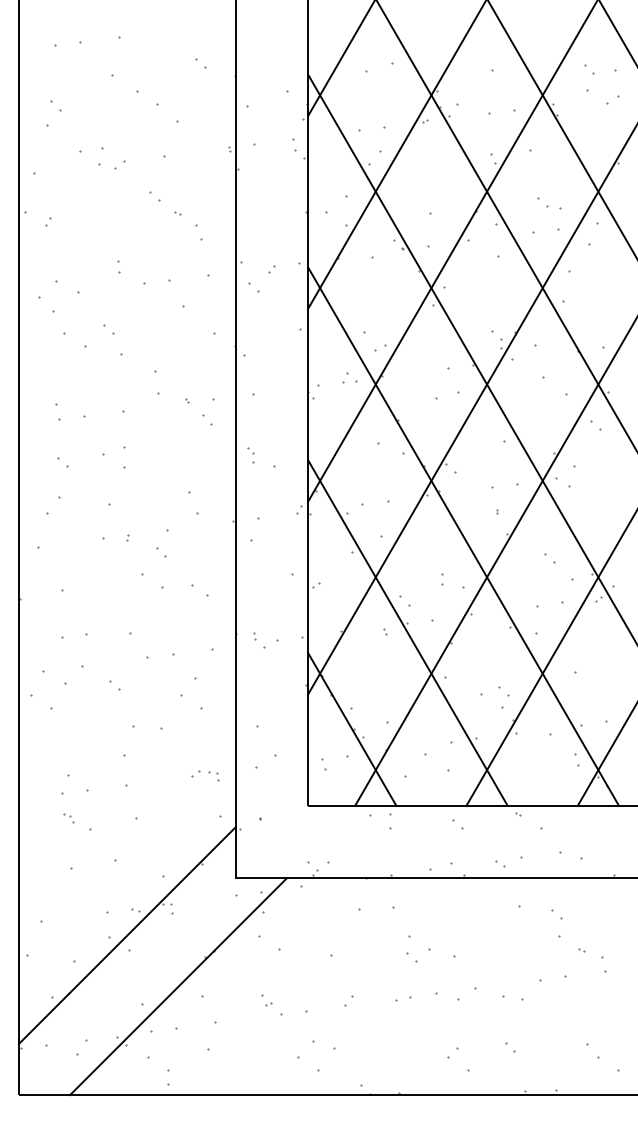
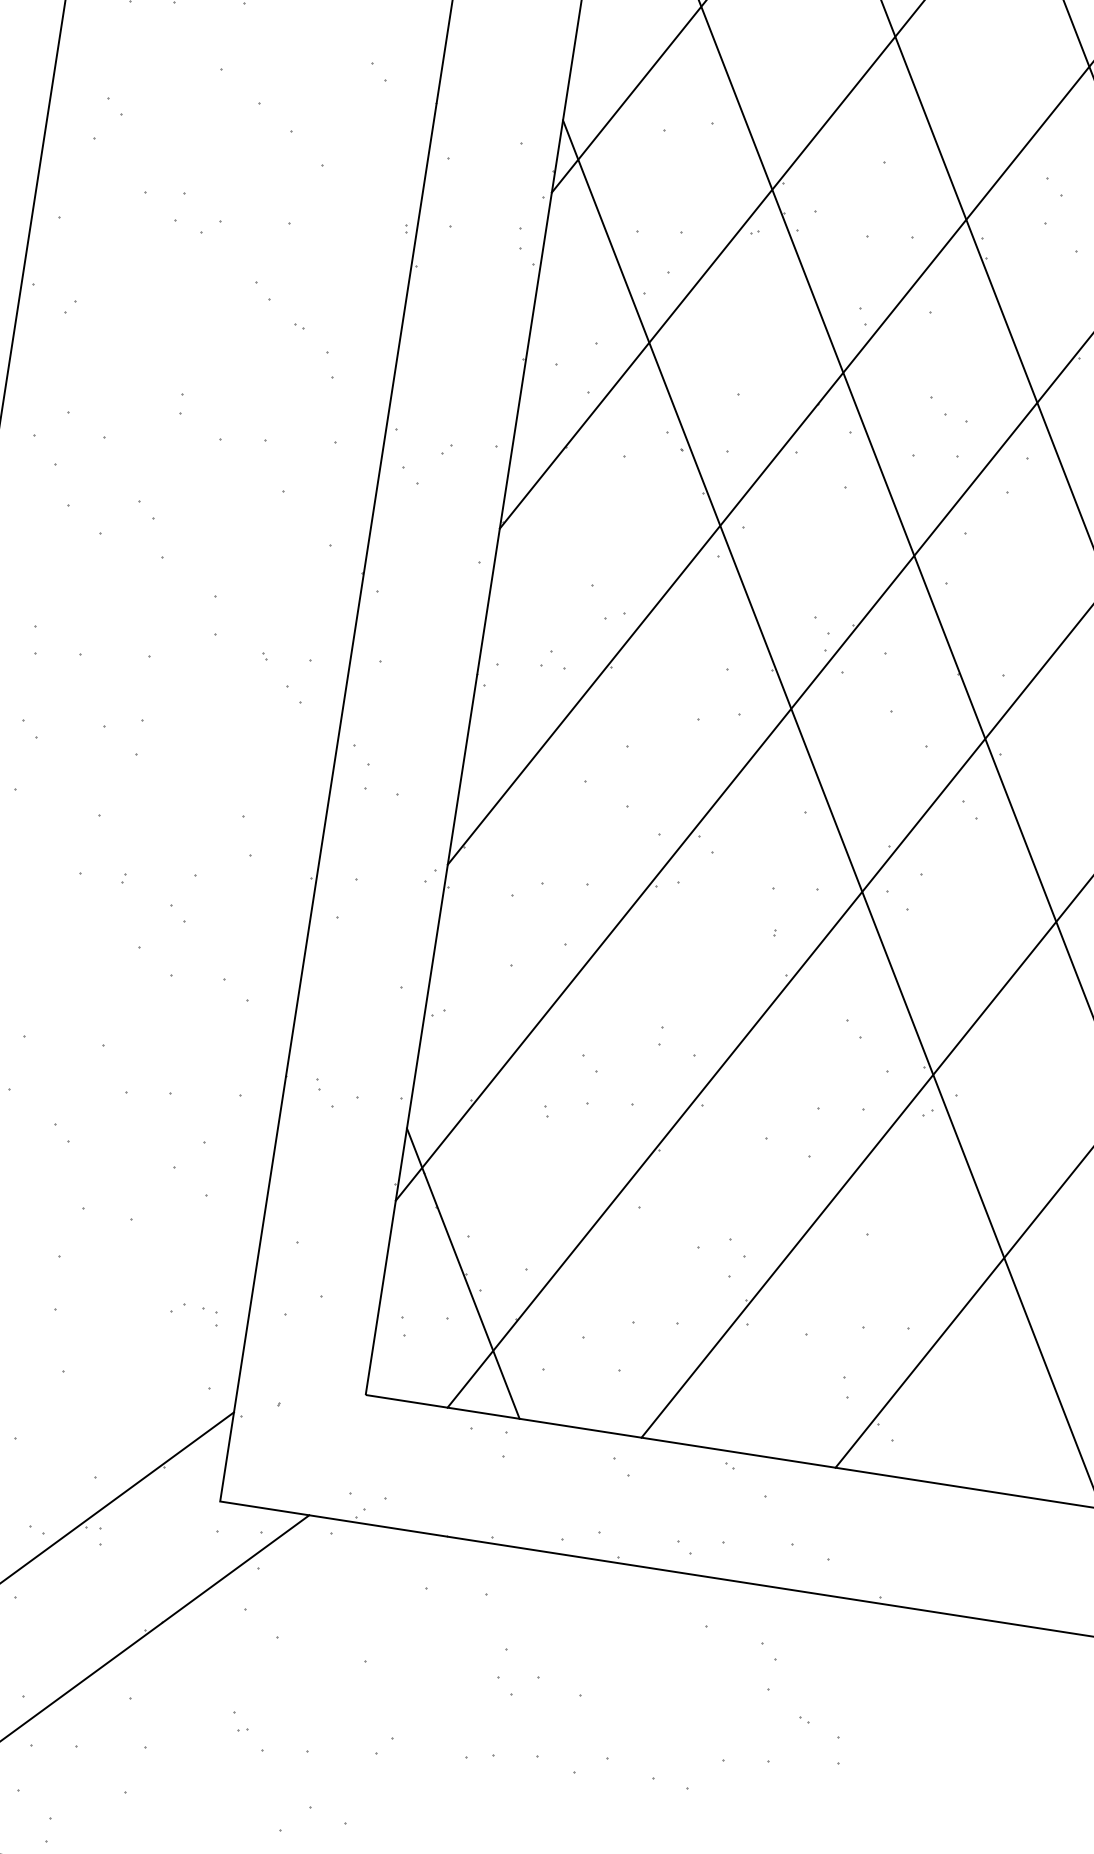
part: (250, 455) -> (359, 768), size x1.6
line: (463, 536) -> (709, 967), removed
line: (407, 632) -> (585, 1119), removed

